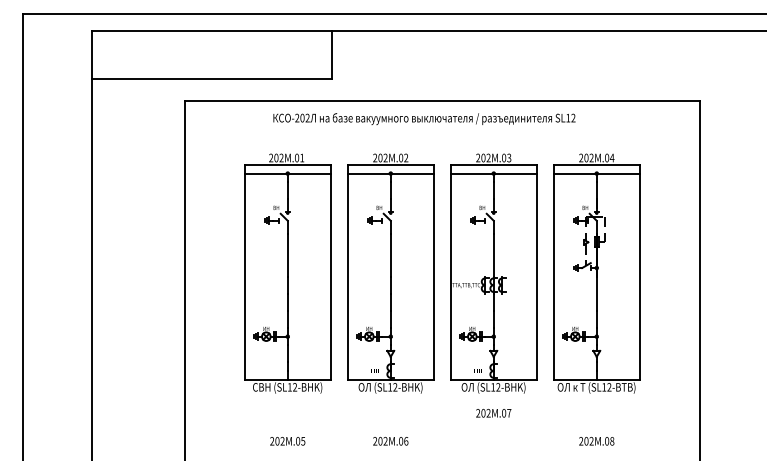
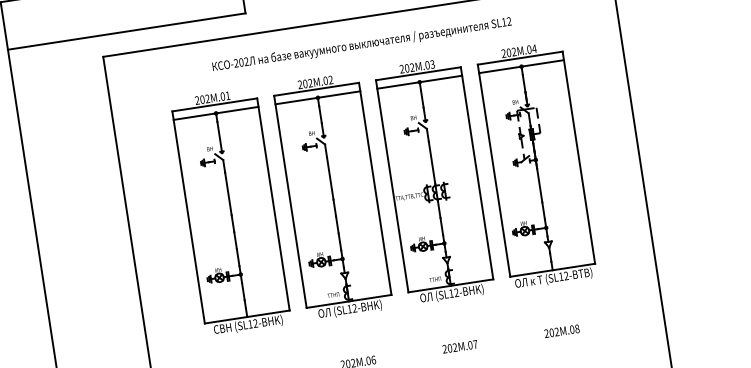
text: (424, 118) -> (362, 44), moved
text: (493, 413) -> (459, 347), moved

